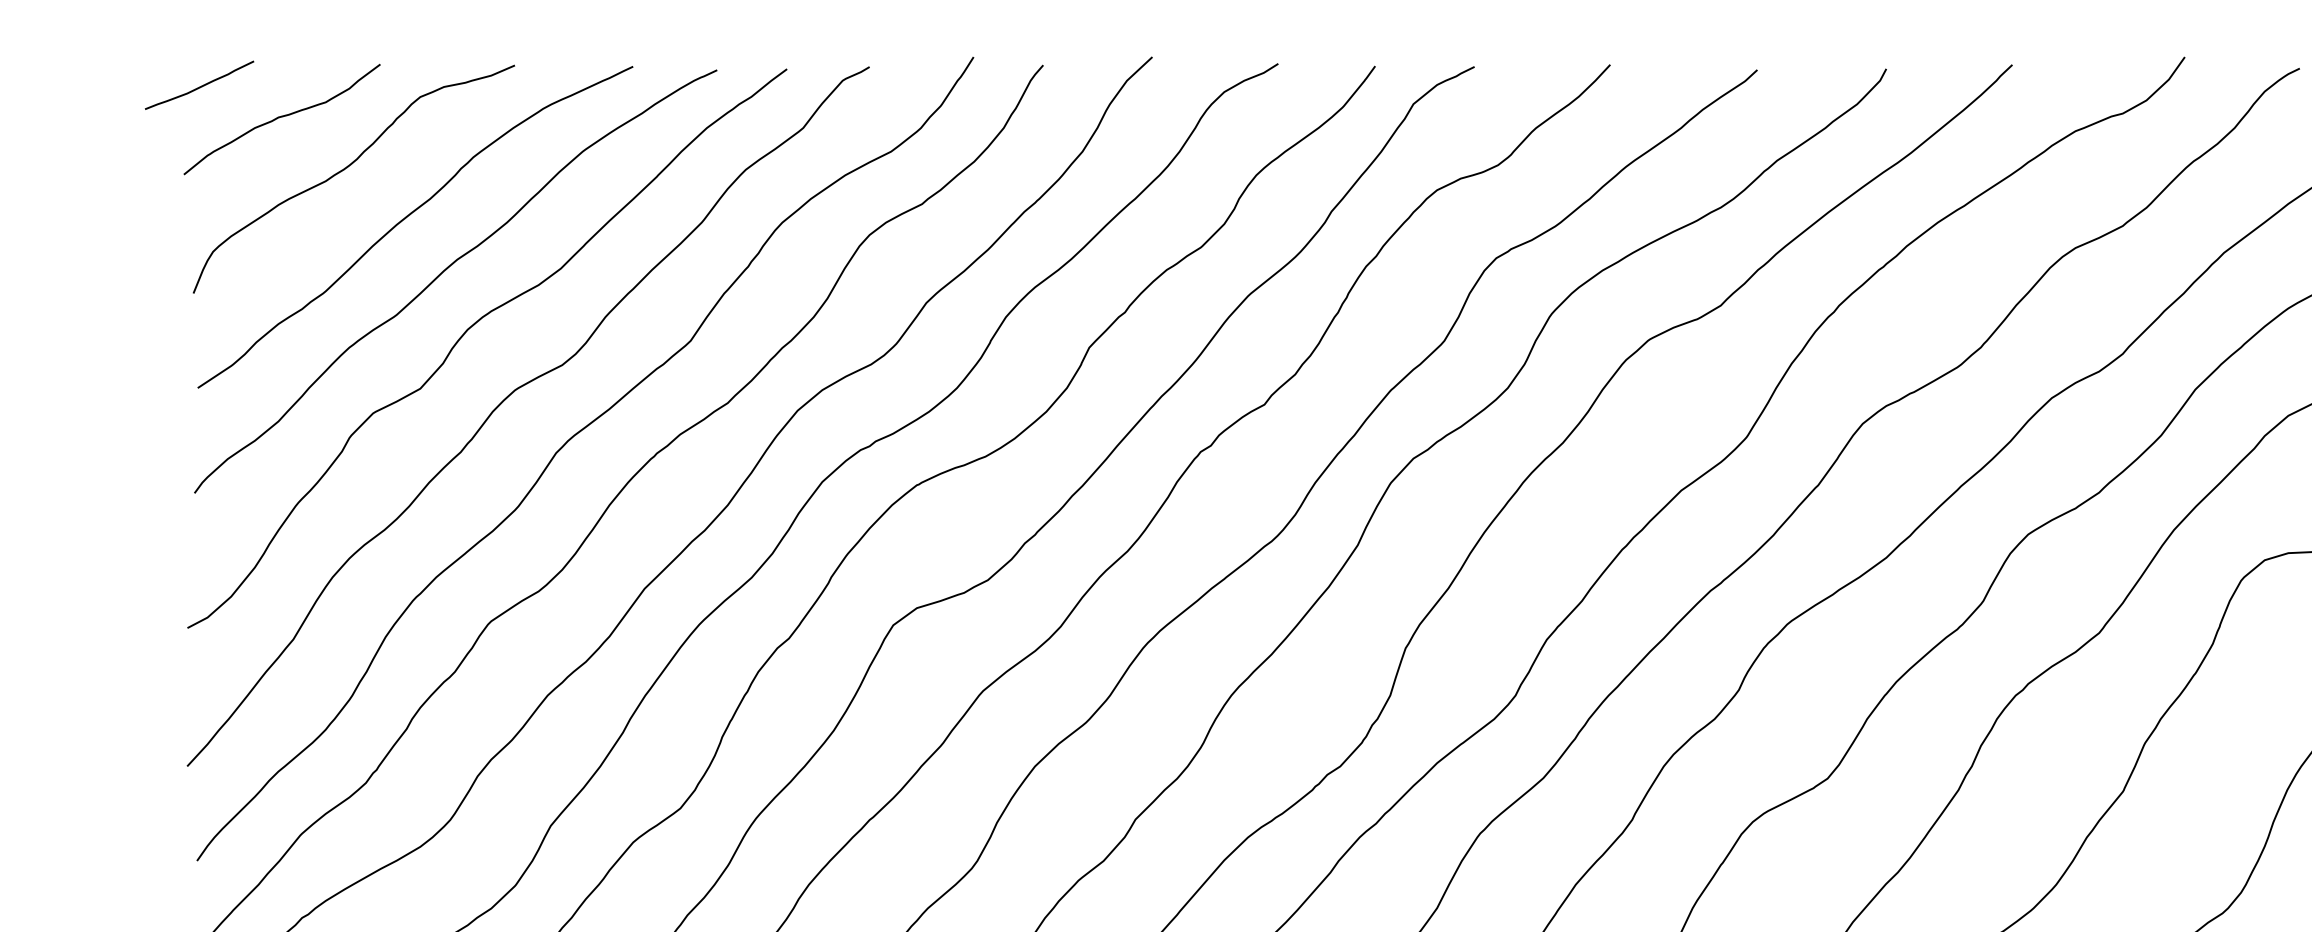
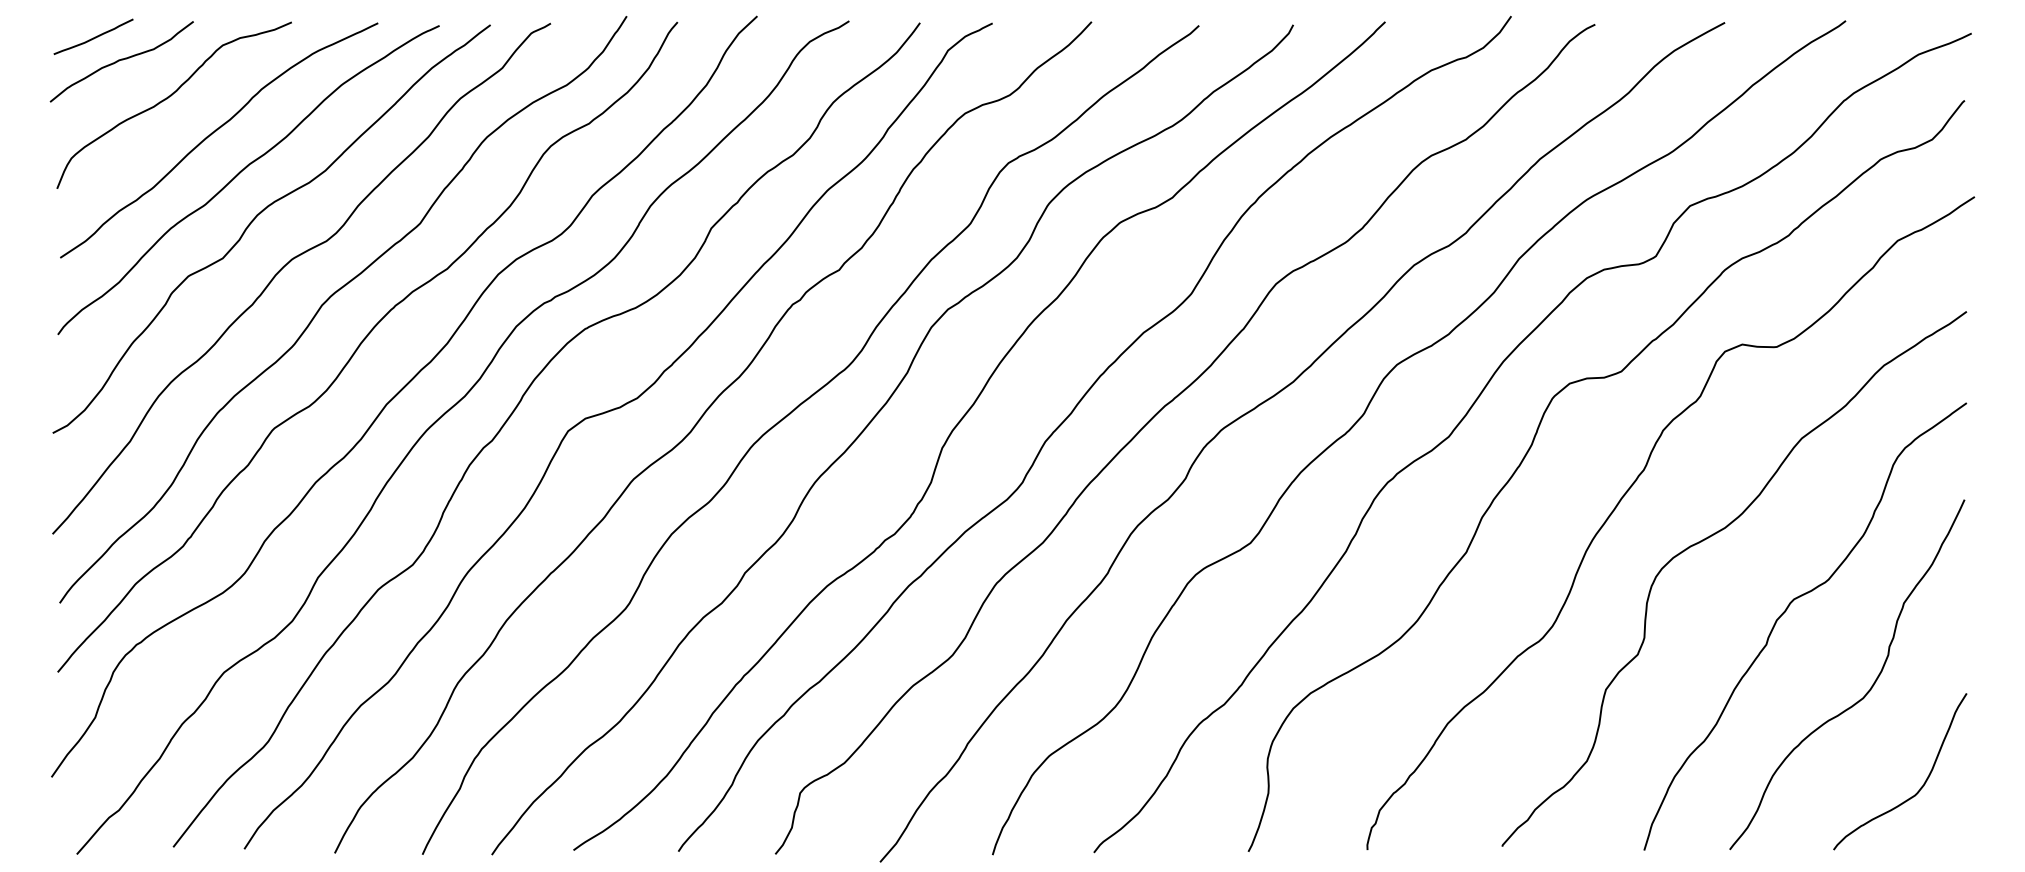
curve: (199, 86) -> (93, 37), moved

